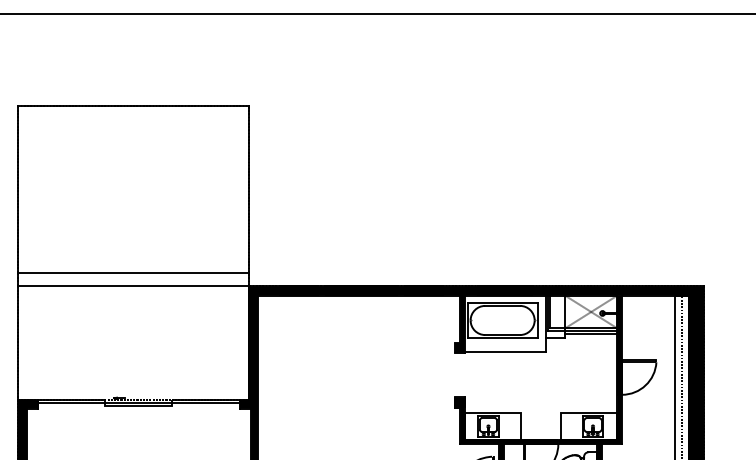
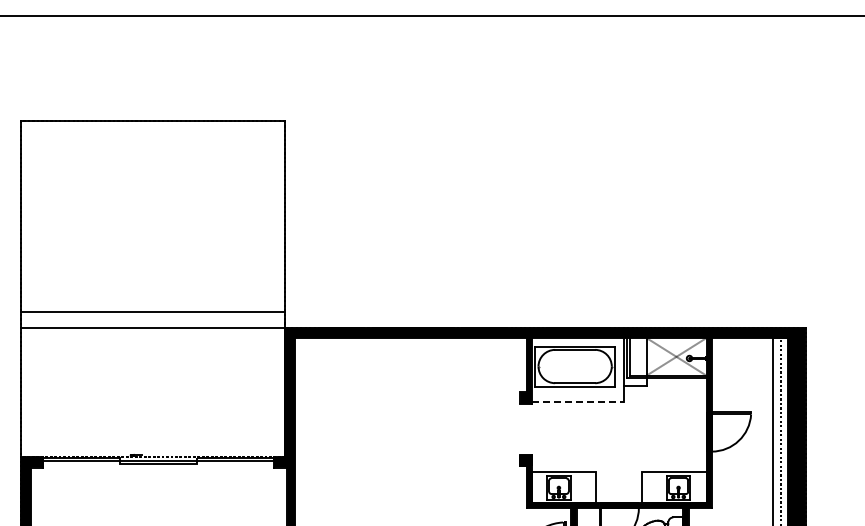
line: (591, 333) -> (676, 381), removed
line: (505, 351) -> (578, 402), solid -> dashed

